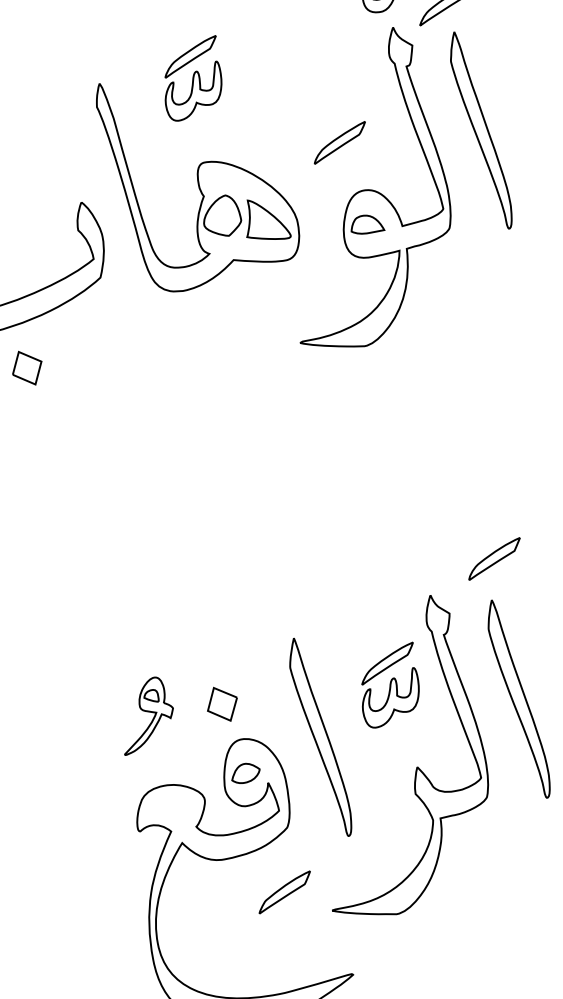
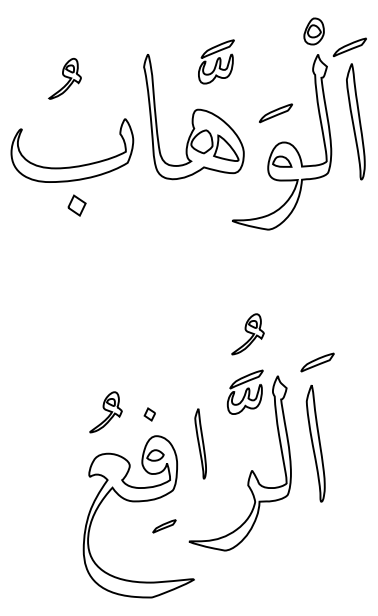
part: (192, 78) -> (216, 61), moved
part: (364, 533) -> (247, 334), added
part: (387, 684) -> (244, 391), moved
part: (221, 704) -> (149, 414), size x0.6
part: (319, 737) -> (200, 443), size x0.6
part: (284, 892) -> (164, 526), size x0.7

